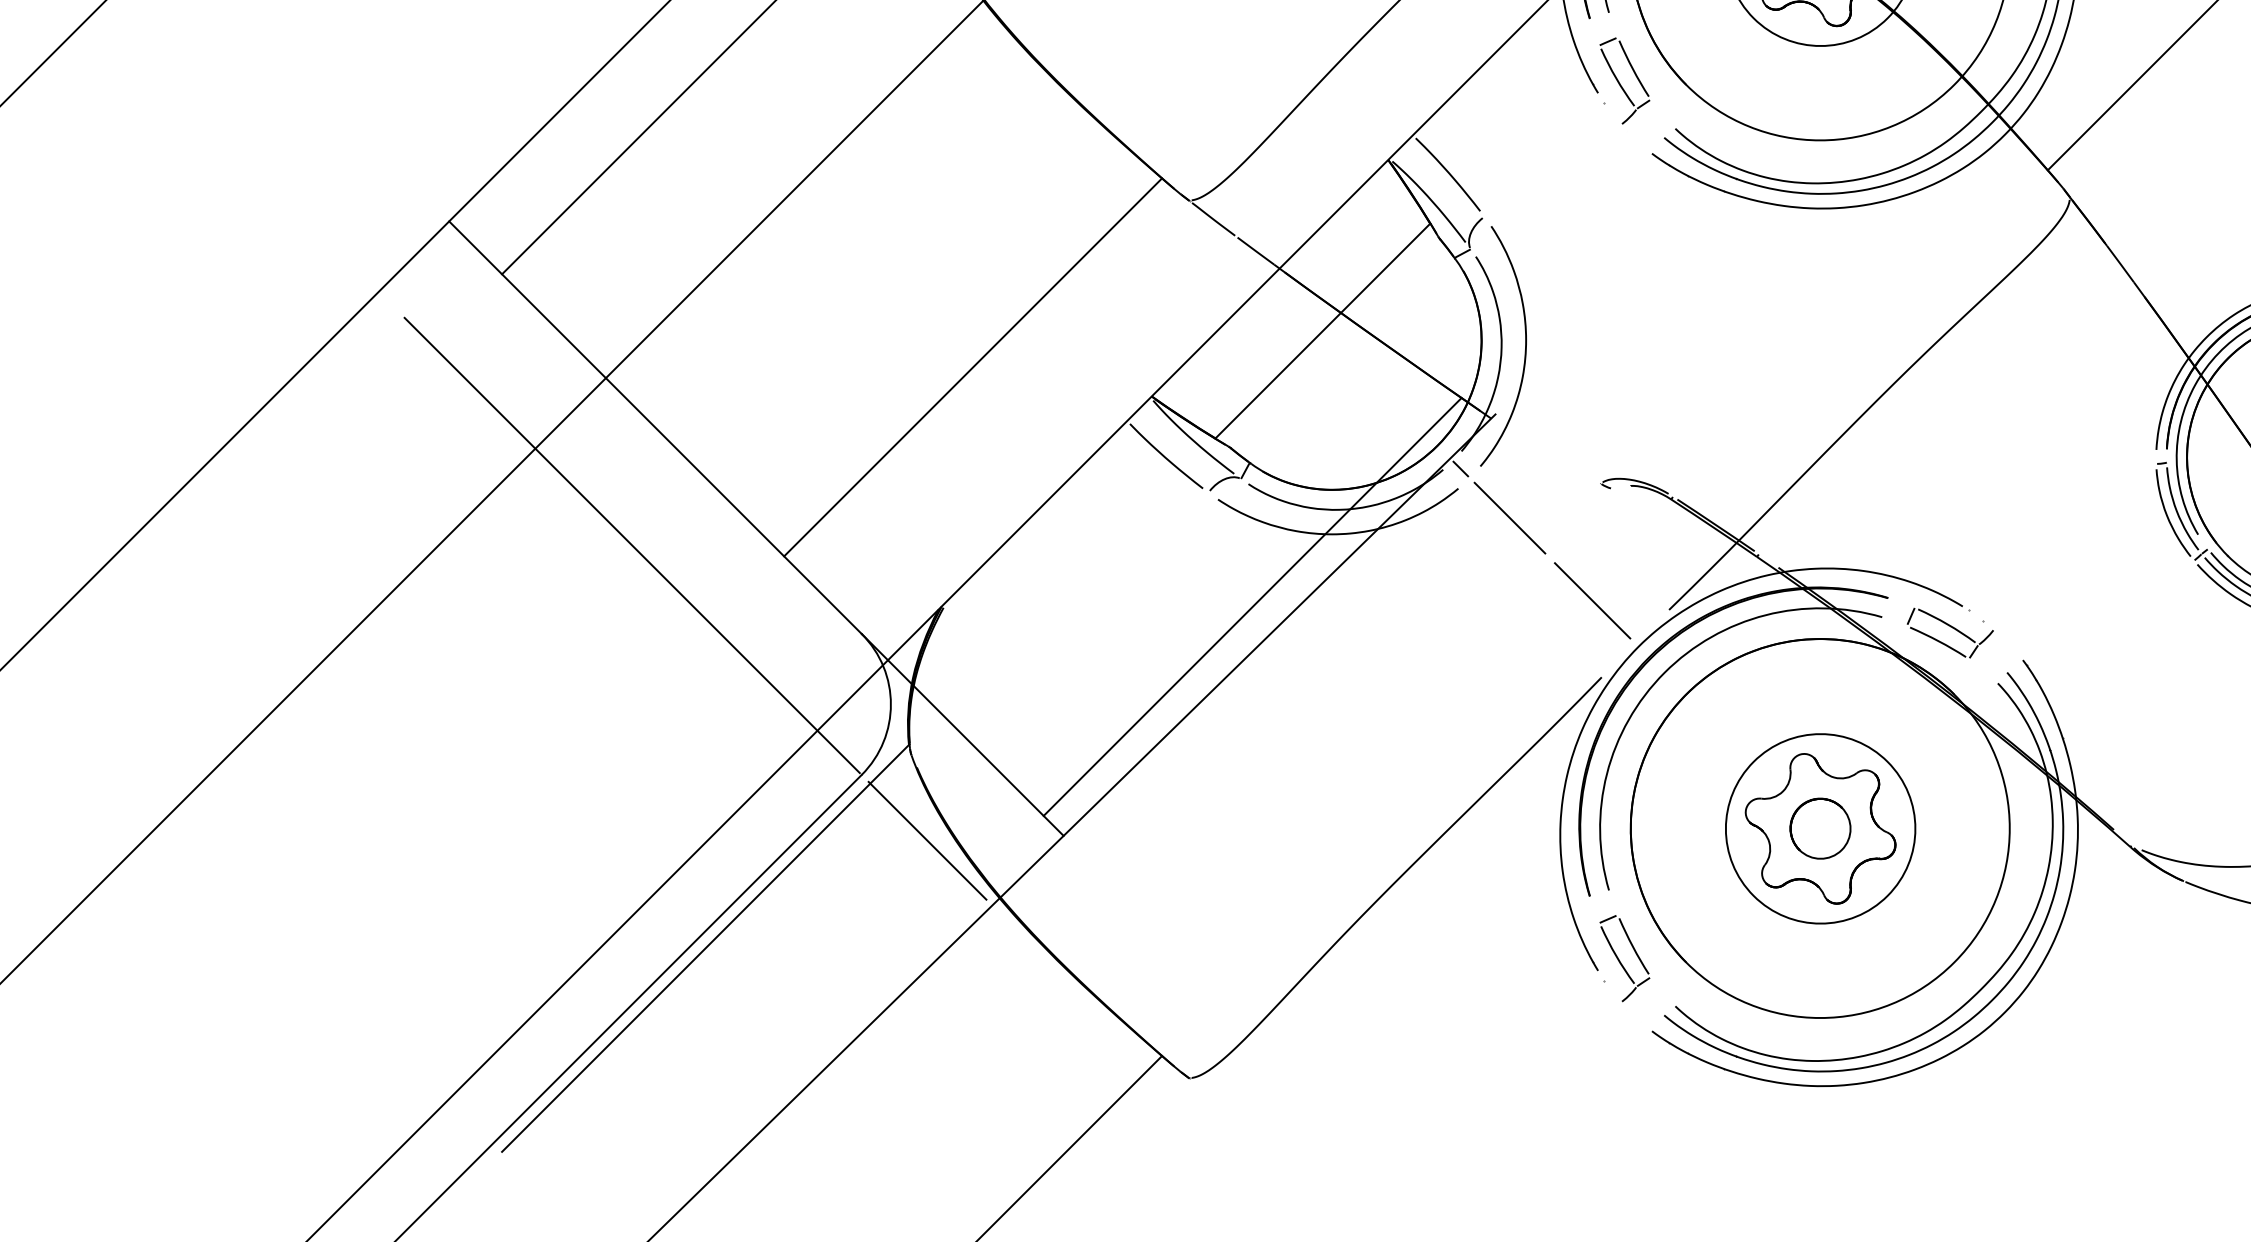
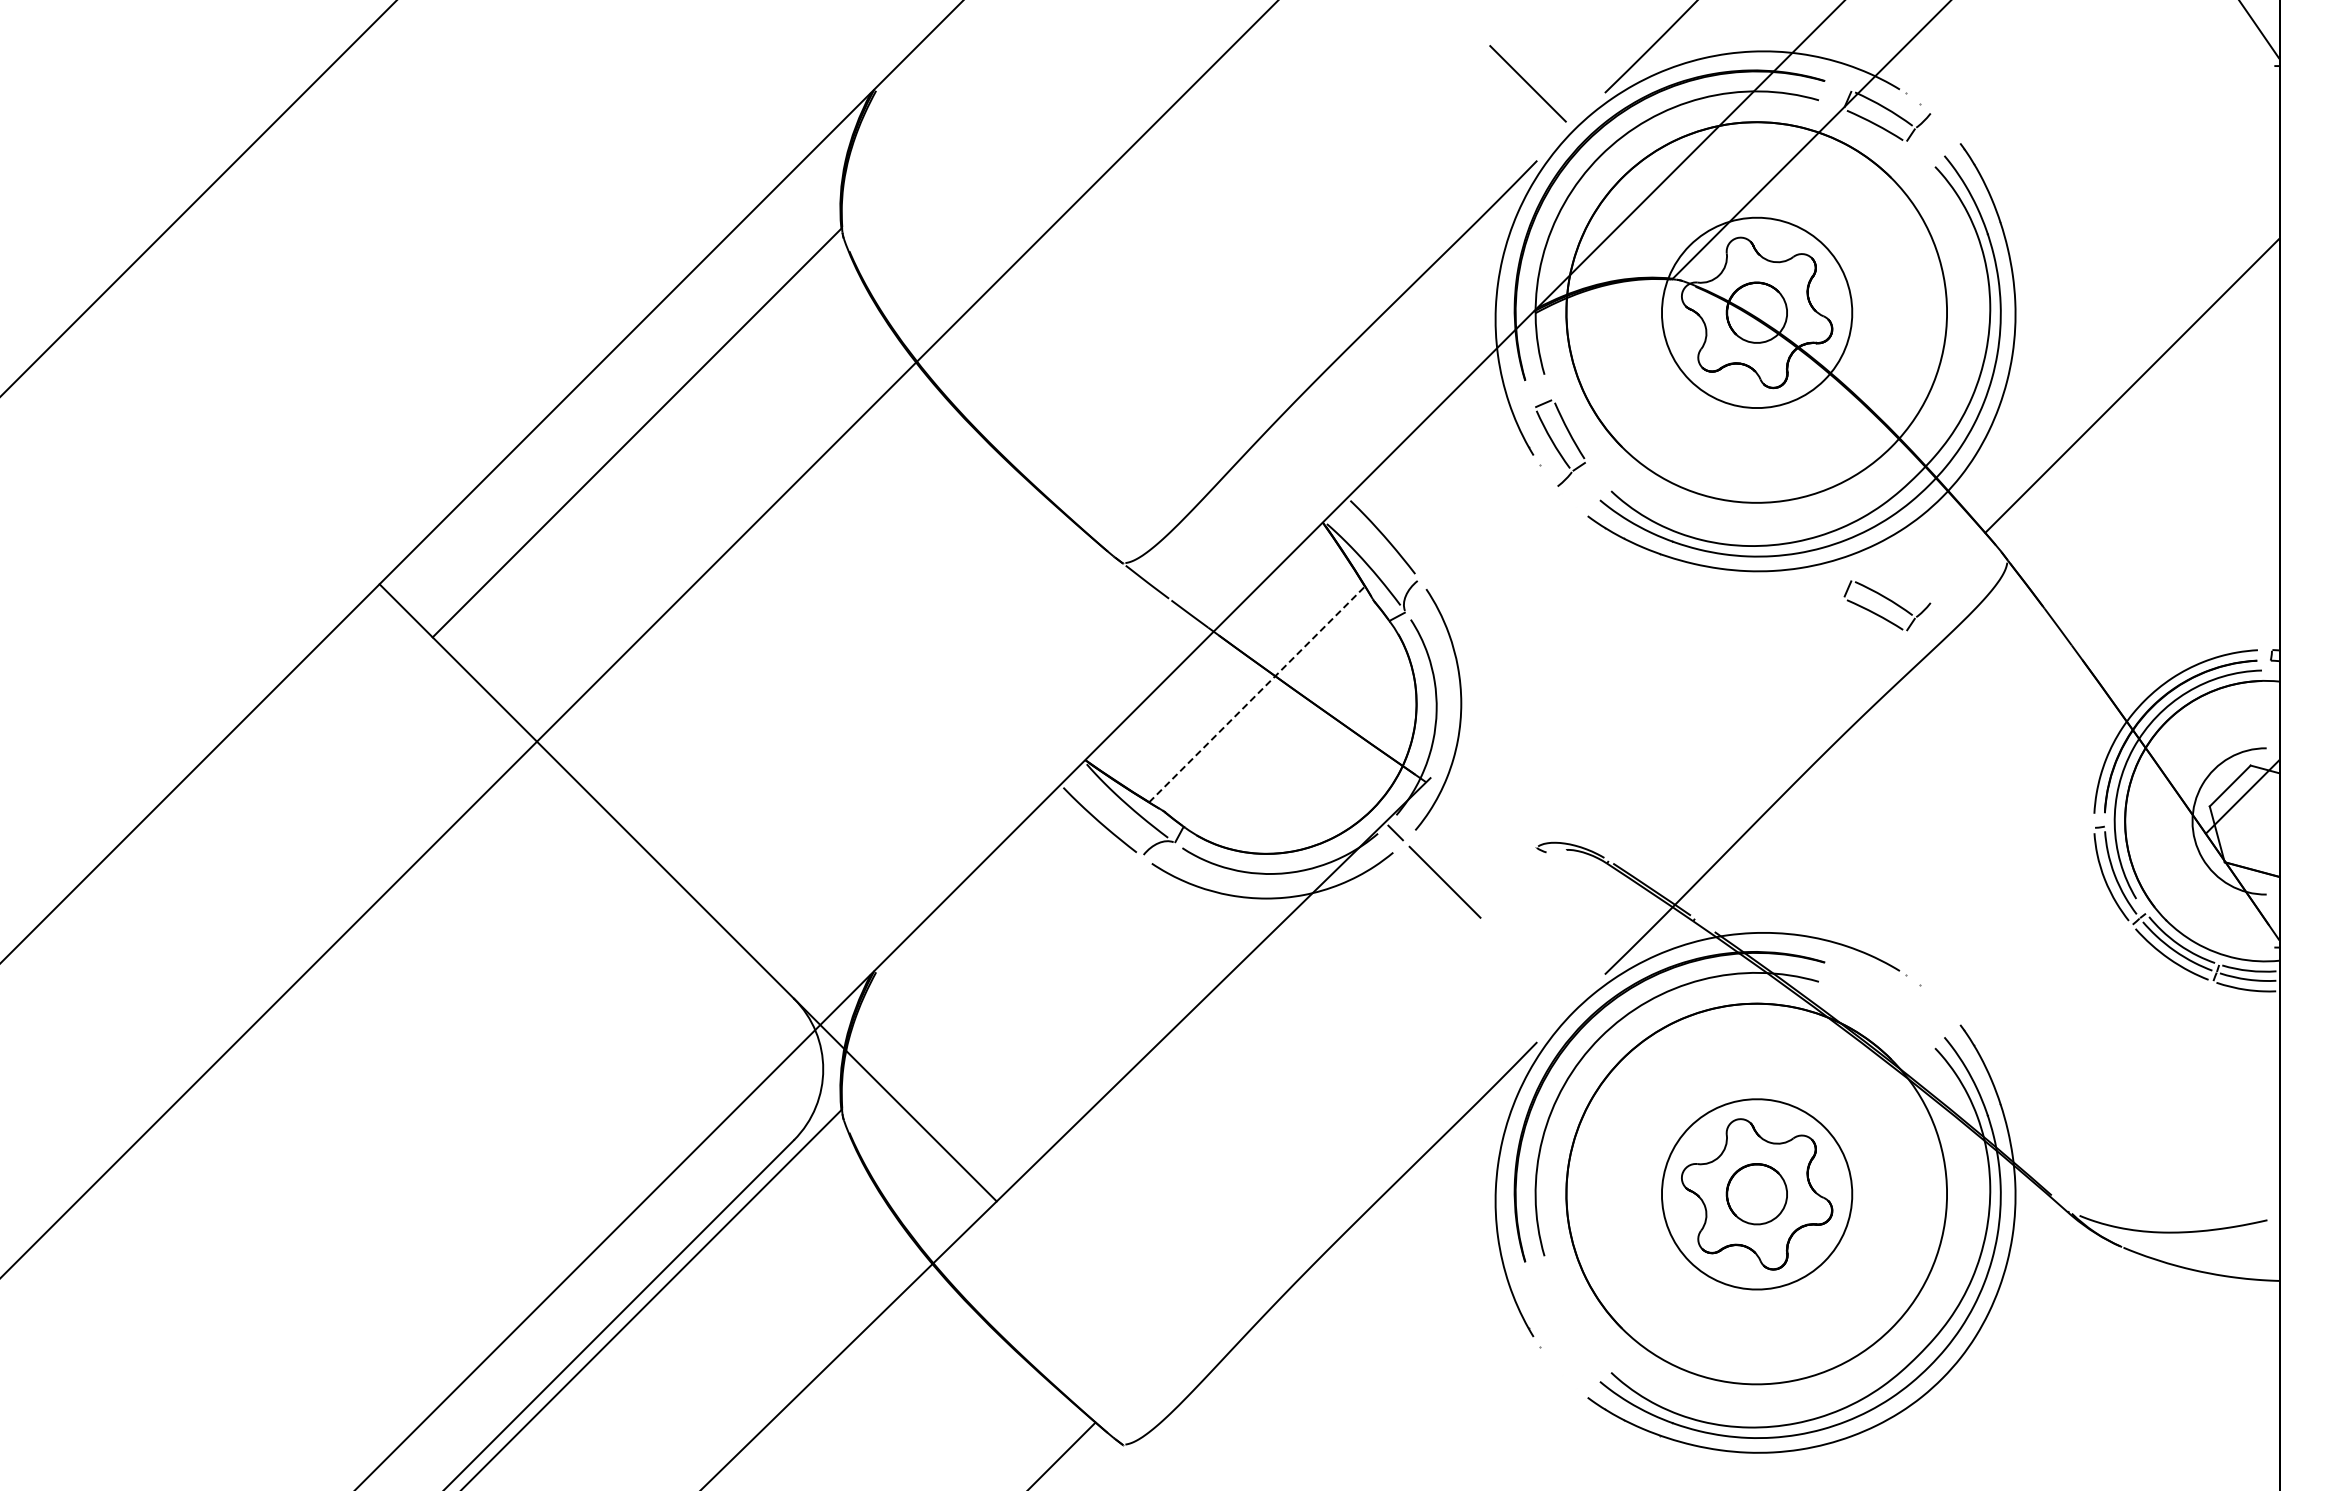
line: (1323, 331) -> (1257, 694), solid -> dashed
line: (972, 367) -> (905, 730), removed
line: (632, 545) -> (563, 909), removed
line: (1592, 600) -> (1527, 965), removed
line: (1252, 606) -> (1186, 971), removed
part: (1950, 632) -> (1887, 605), moved
line: (926, 840) -> (859, 1206), removed
part: (1624, 958) -> (1560, 1324), removed

